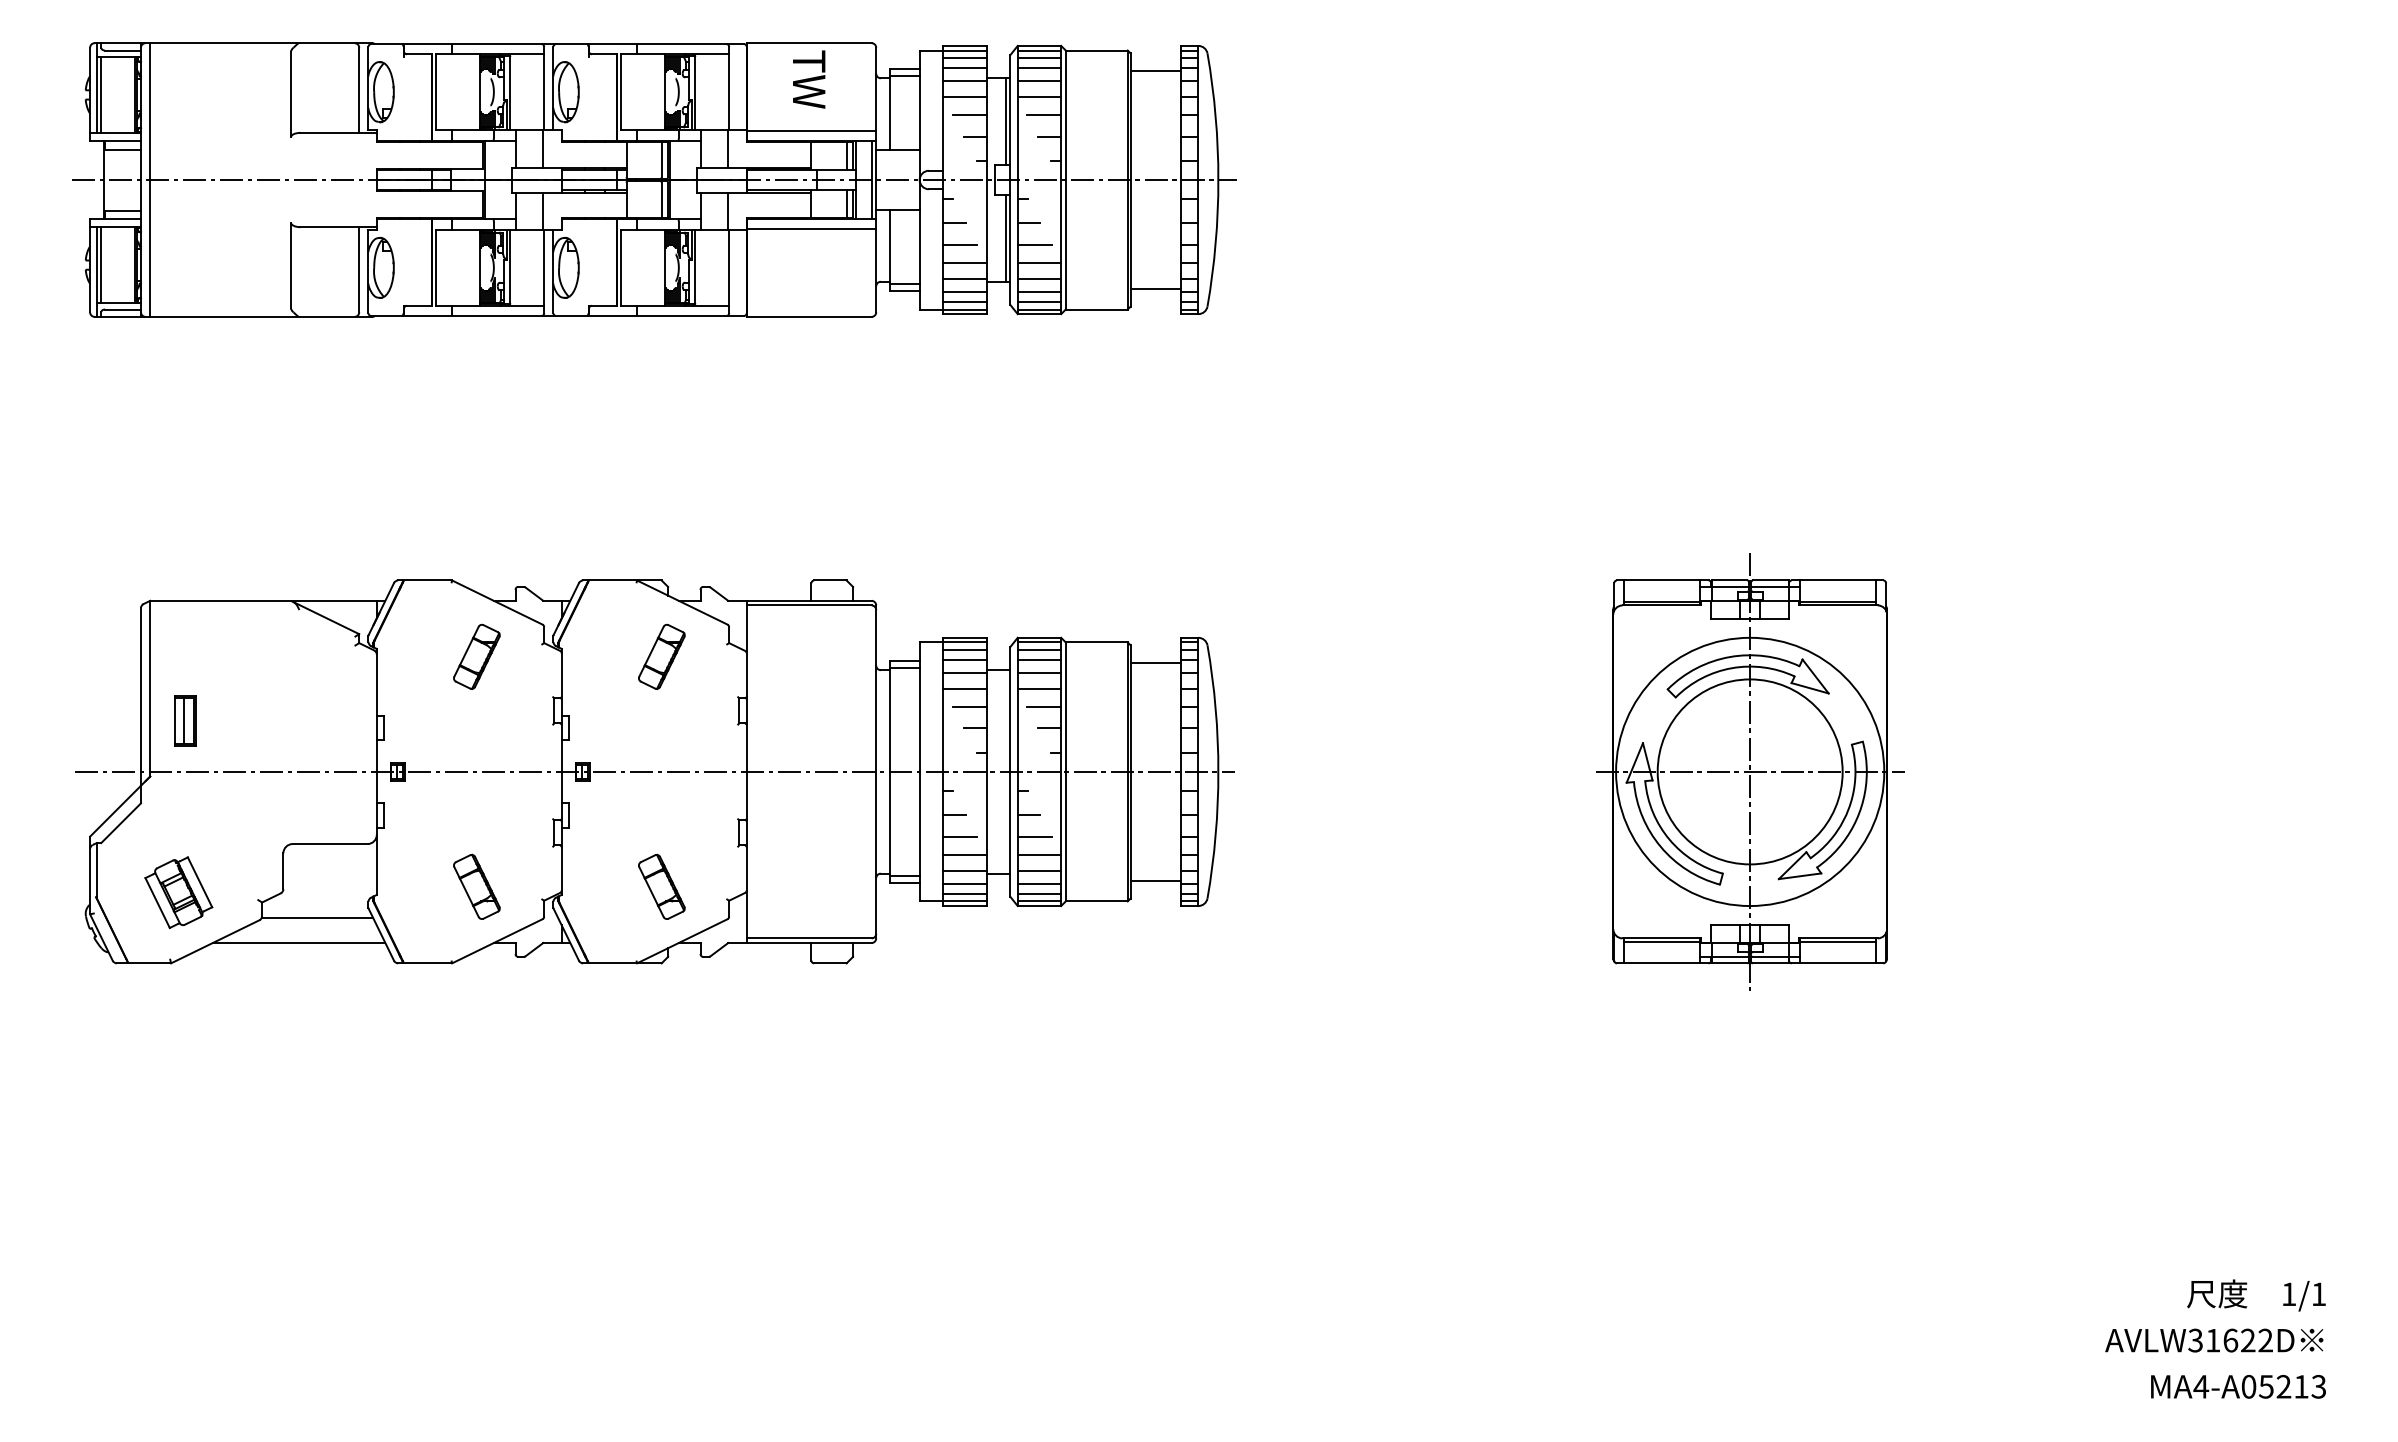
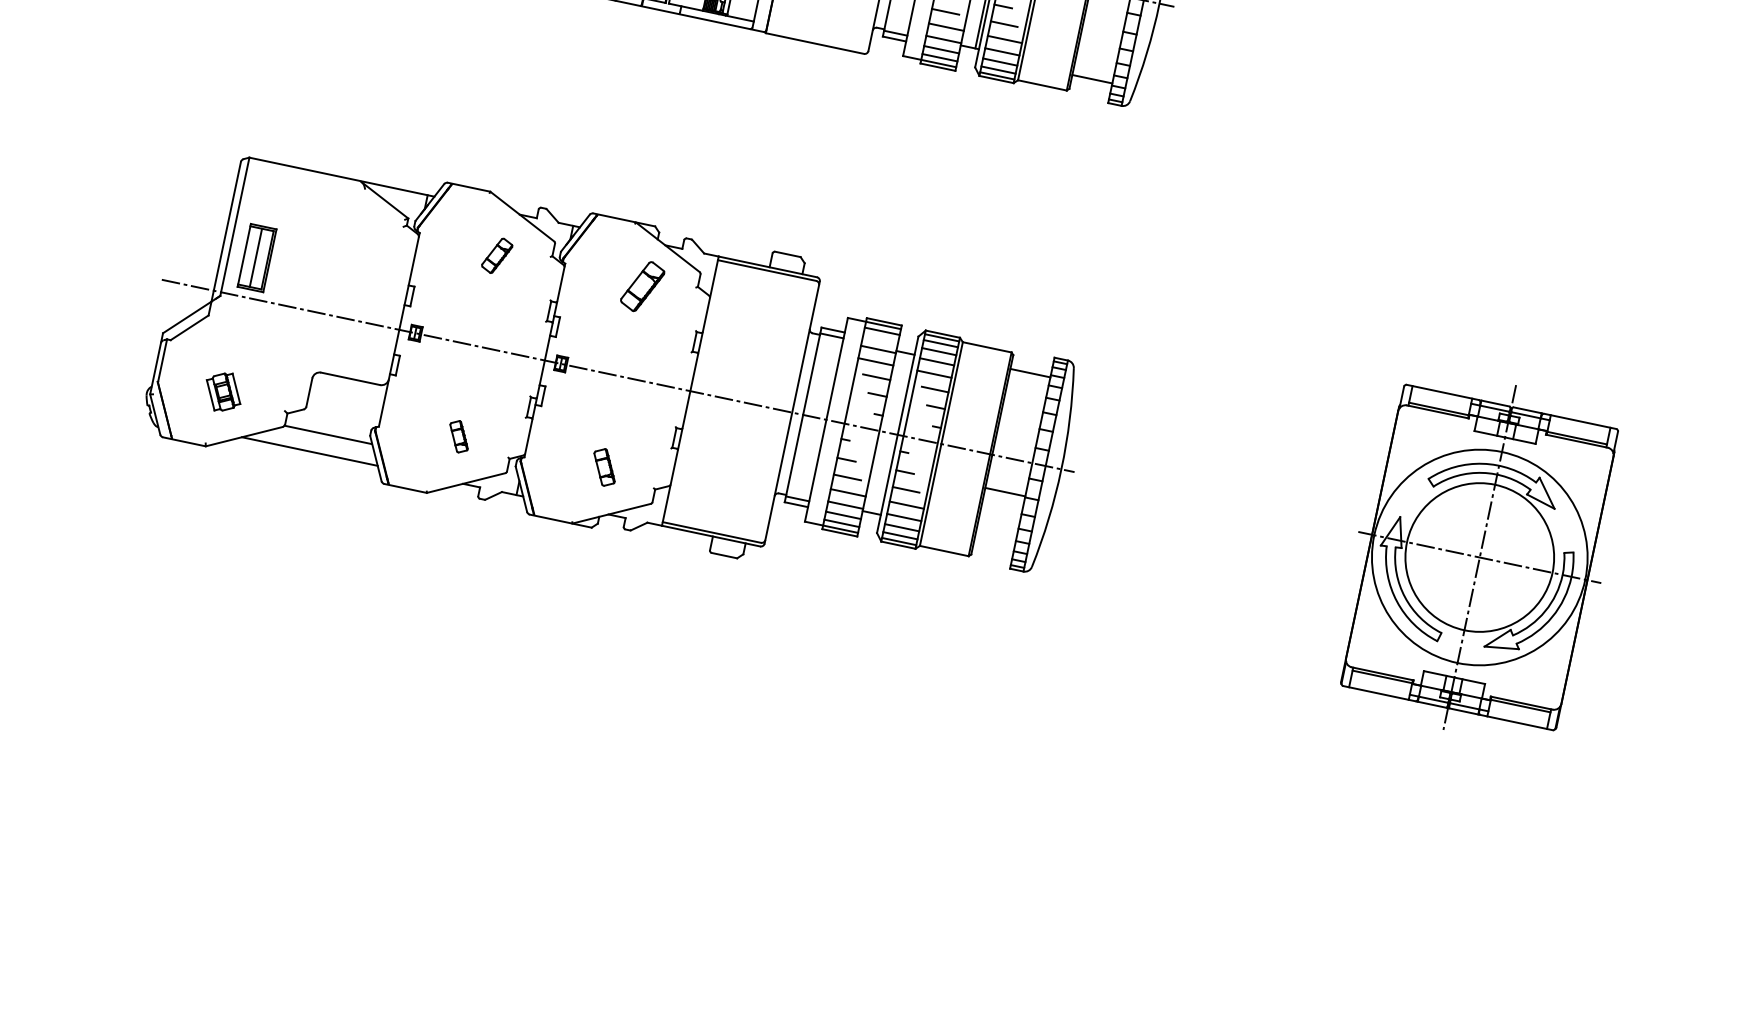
part: (476, 656) -> (496, 255), size x0.7
line: (964, 660) -> (880, 339), removed
part: (185, 720) -> (257, 257), size x1.6
line: (1155, 881) -> (1004, 492), moved
part: (476, 886) -> (458, 436), size x0.6
part: (661, 886) -> (604, 467), size x0.7
part: (178, 892) -> (223, 391), size x0.7

